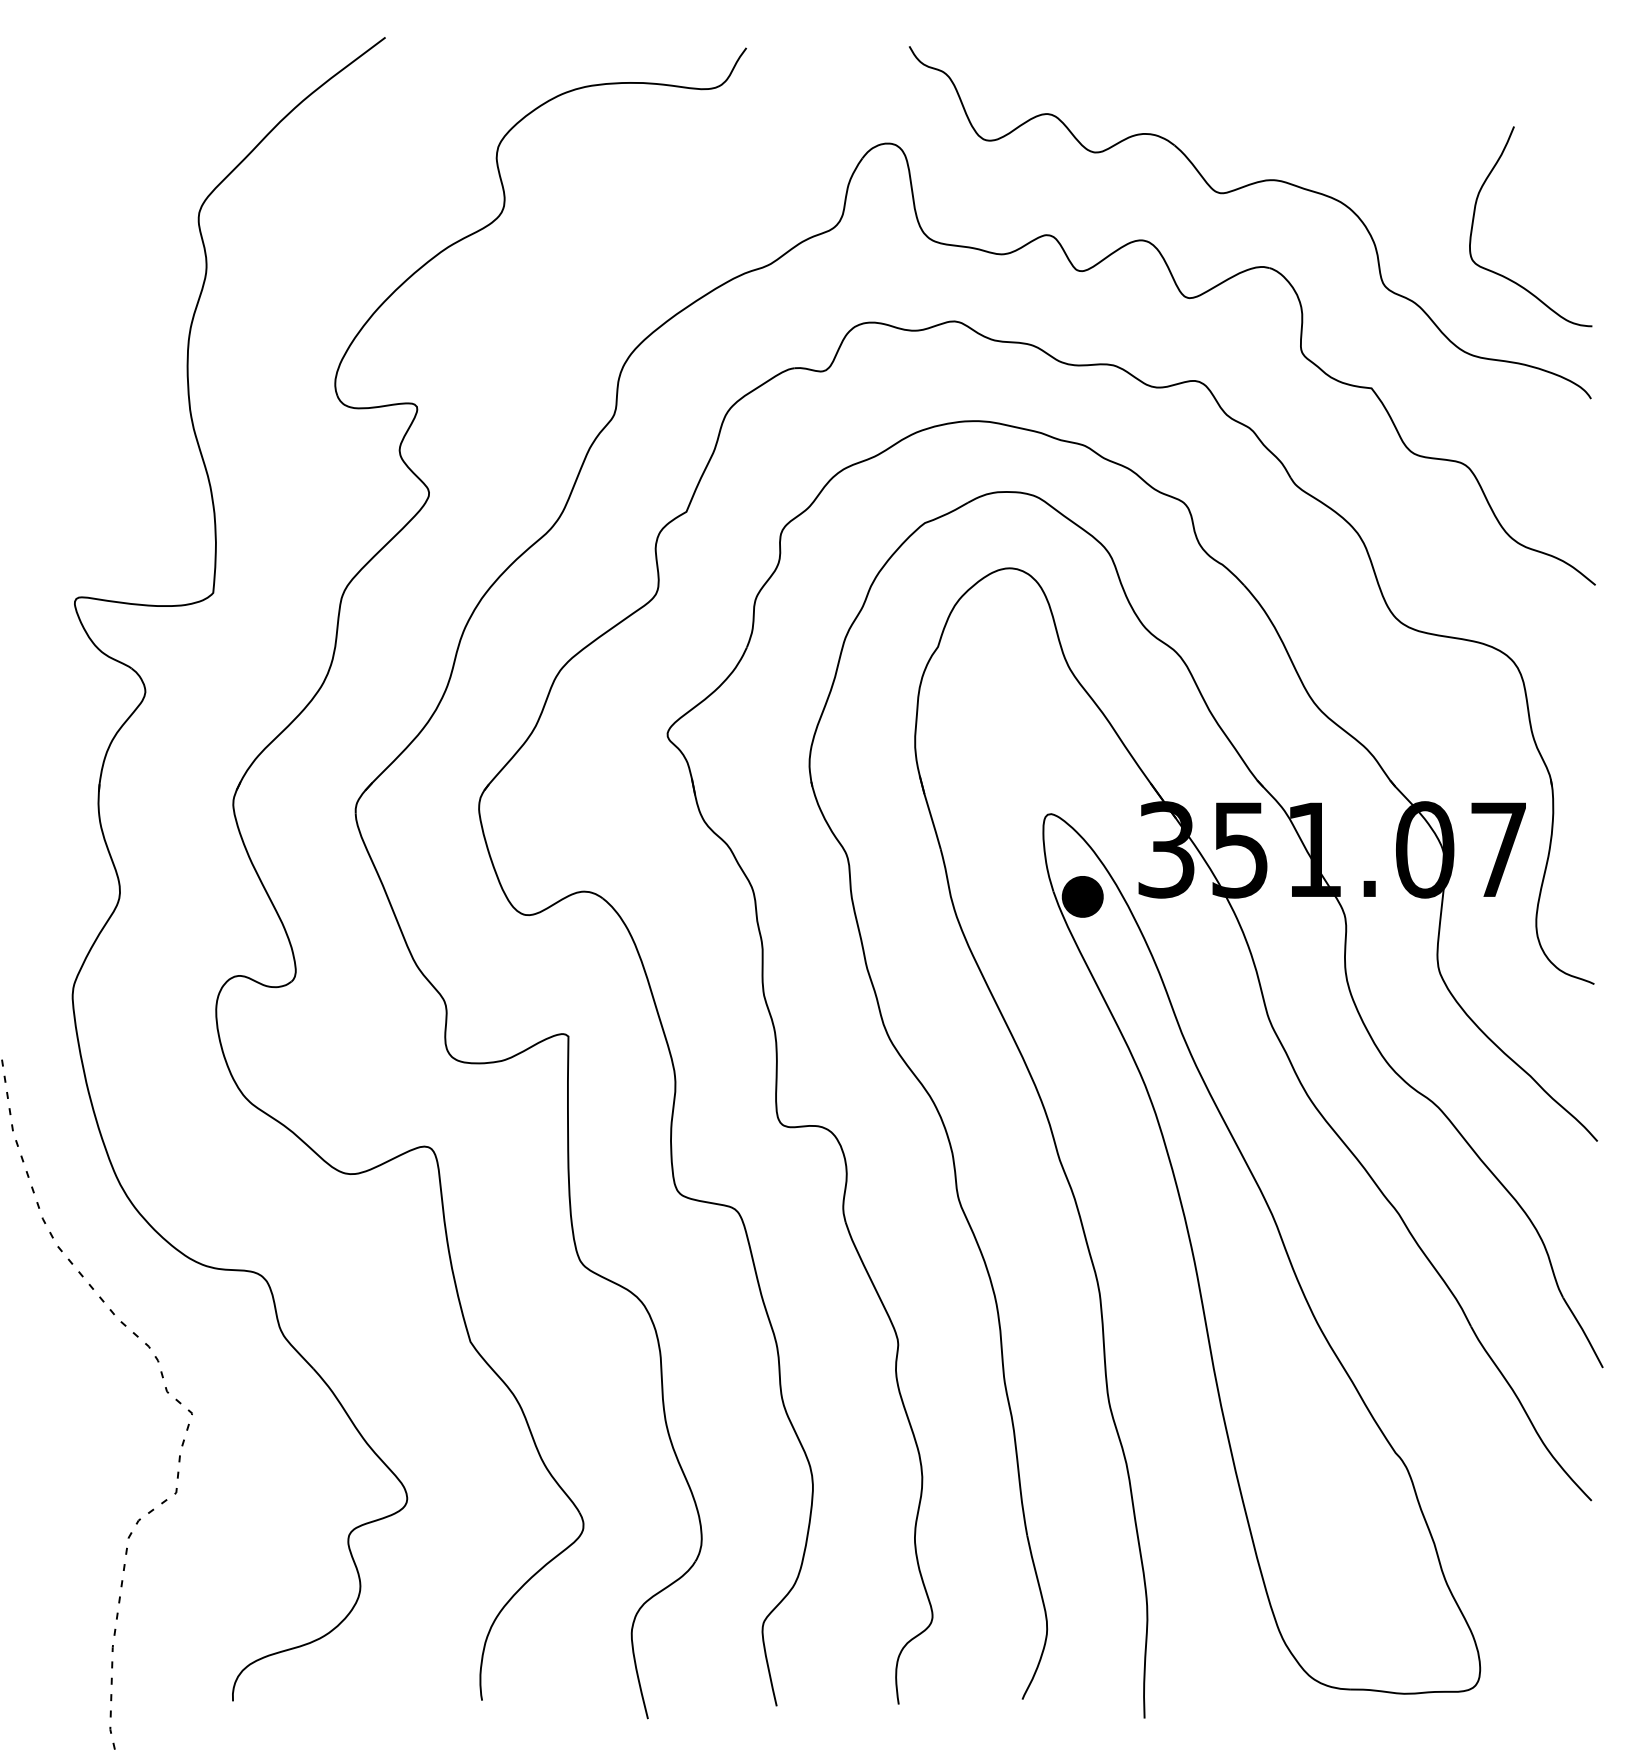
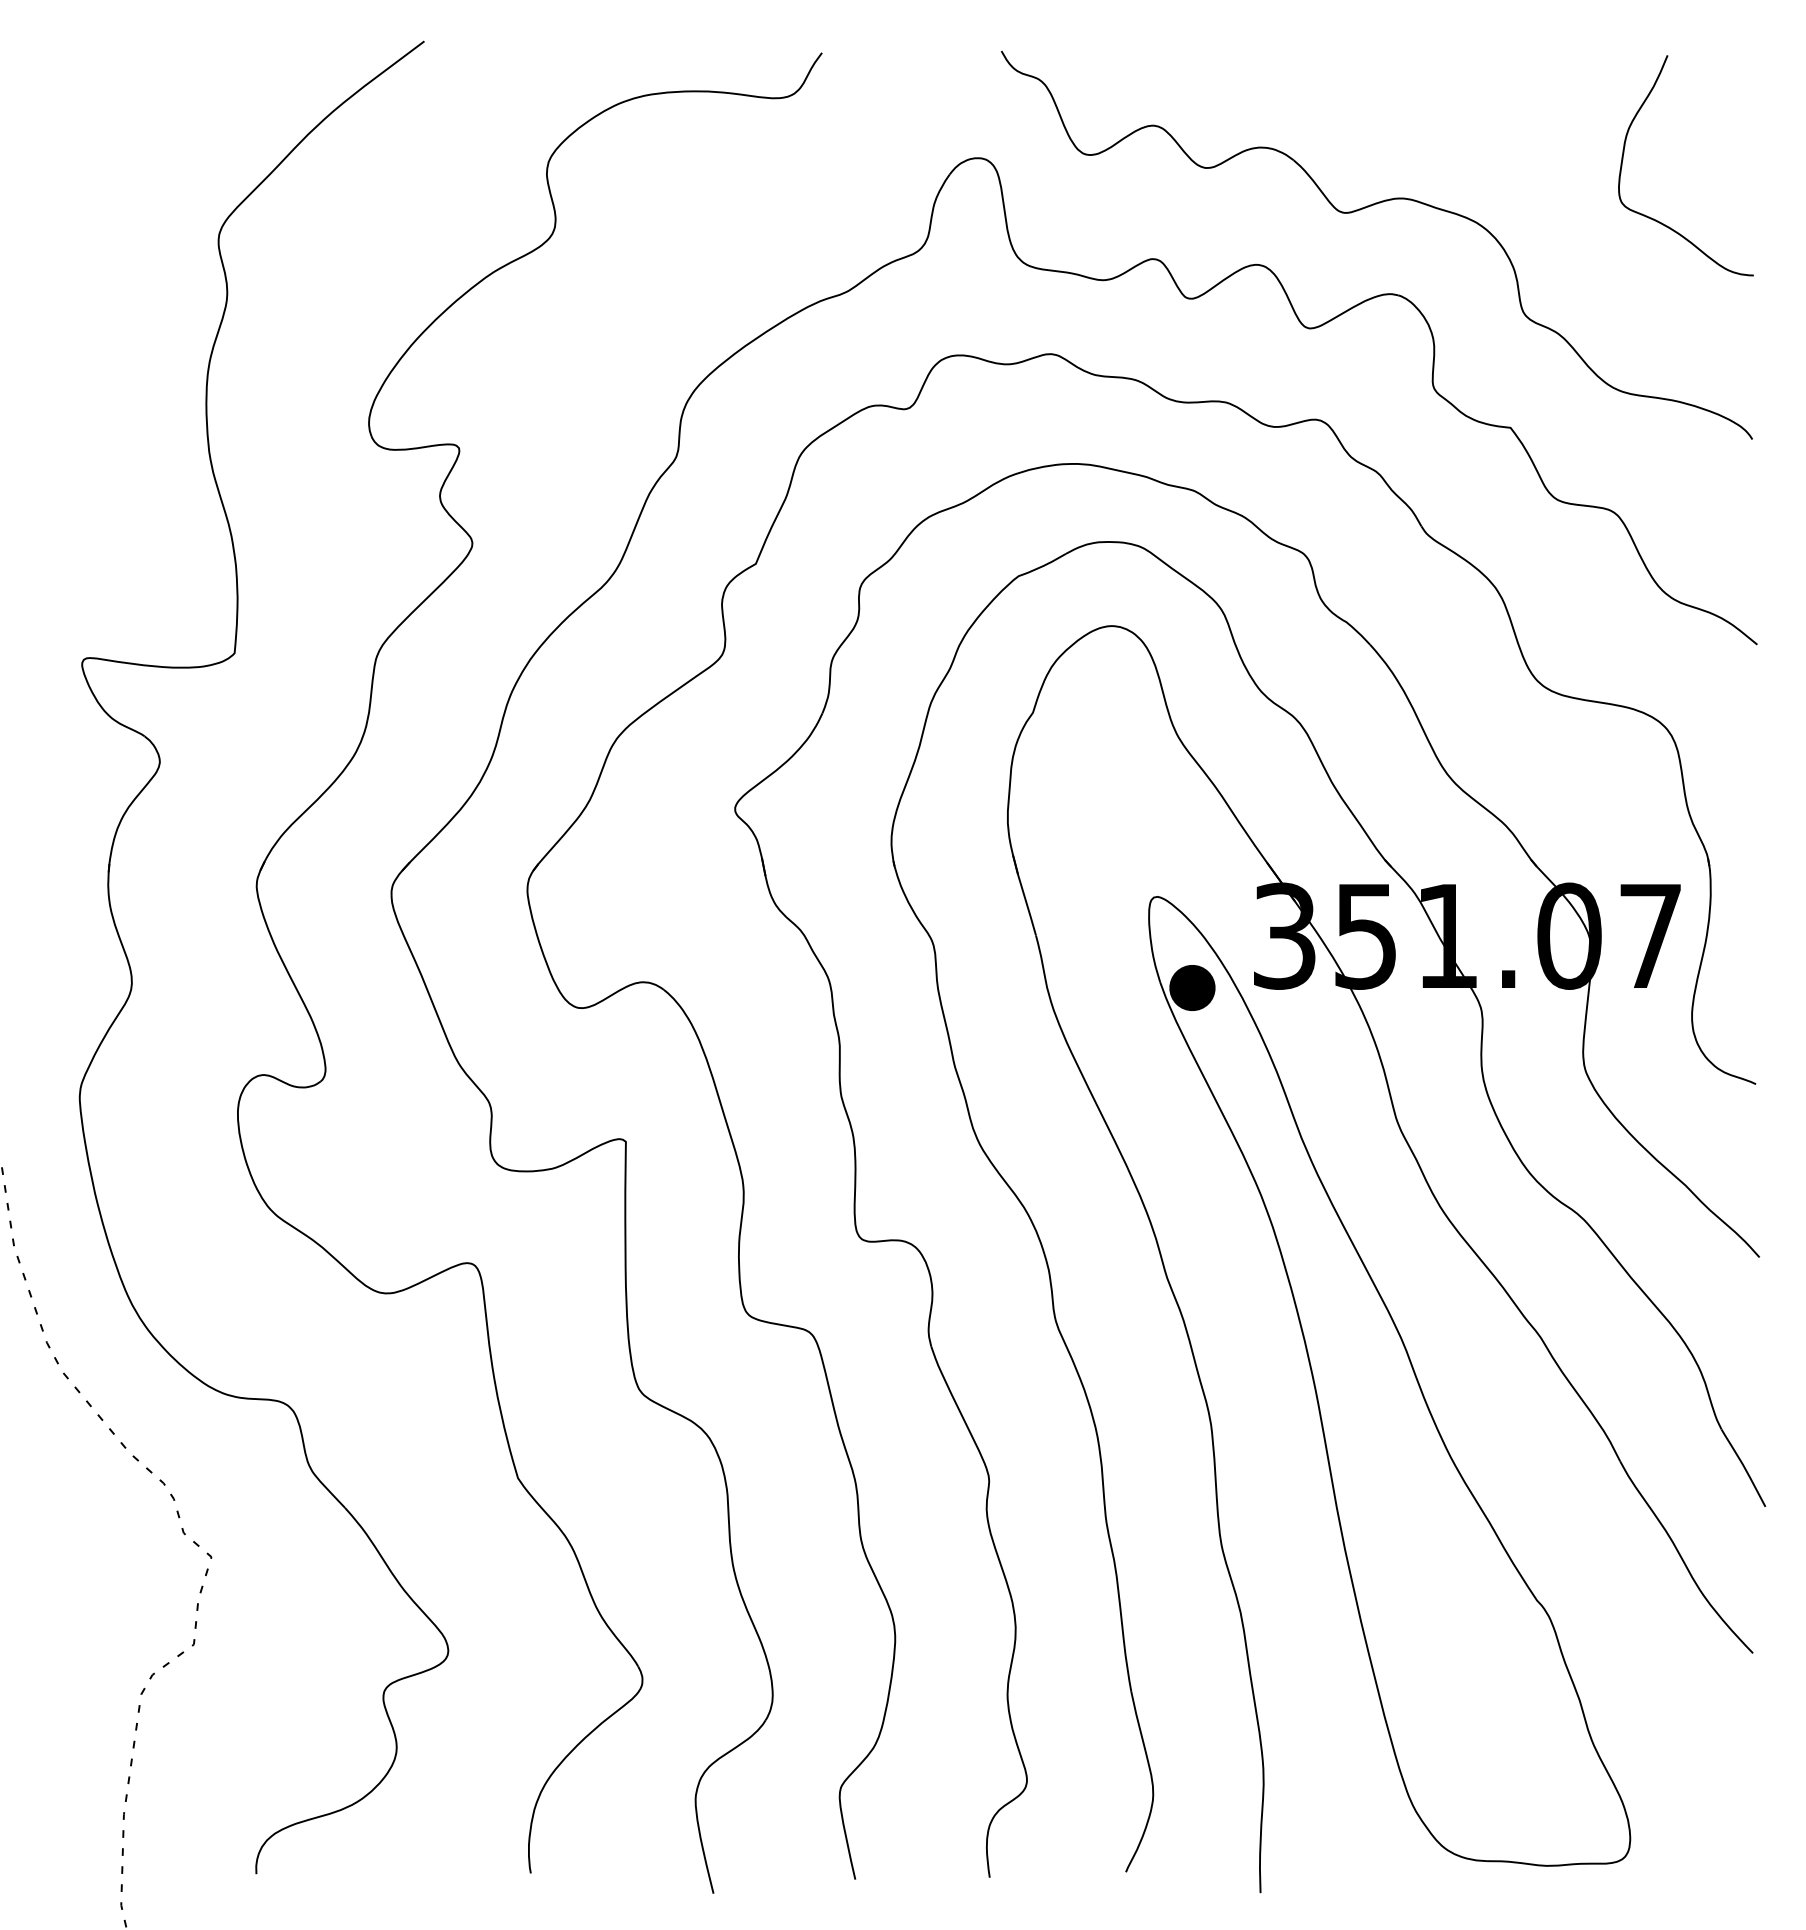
curve: (1505, 276) -> (1658, 220), moved

